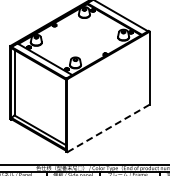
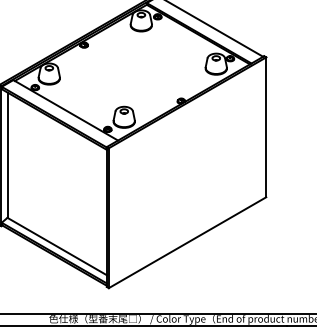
line: (109, 128) -> (189, 242), dashed -> solid

